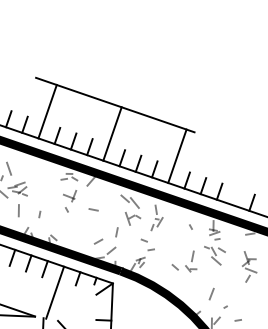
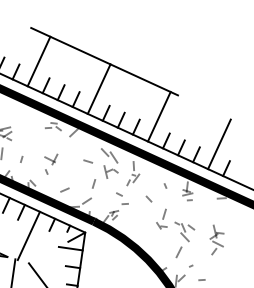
line: (242, 178) -> (219, 144), added
part: (69, 201) -> (49, 164), moved
line: (93, 209) -> (88, 161), moved
line: (98, 241) -> (64, 189), moved
part: (214, 255) -> (183, 231), moved
part: (249, 266) -> (216, 239), moved
line: (174, 267) -> (148, 199), moved
line: (99, 301) -> (70, 248), added

